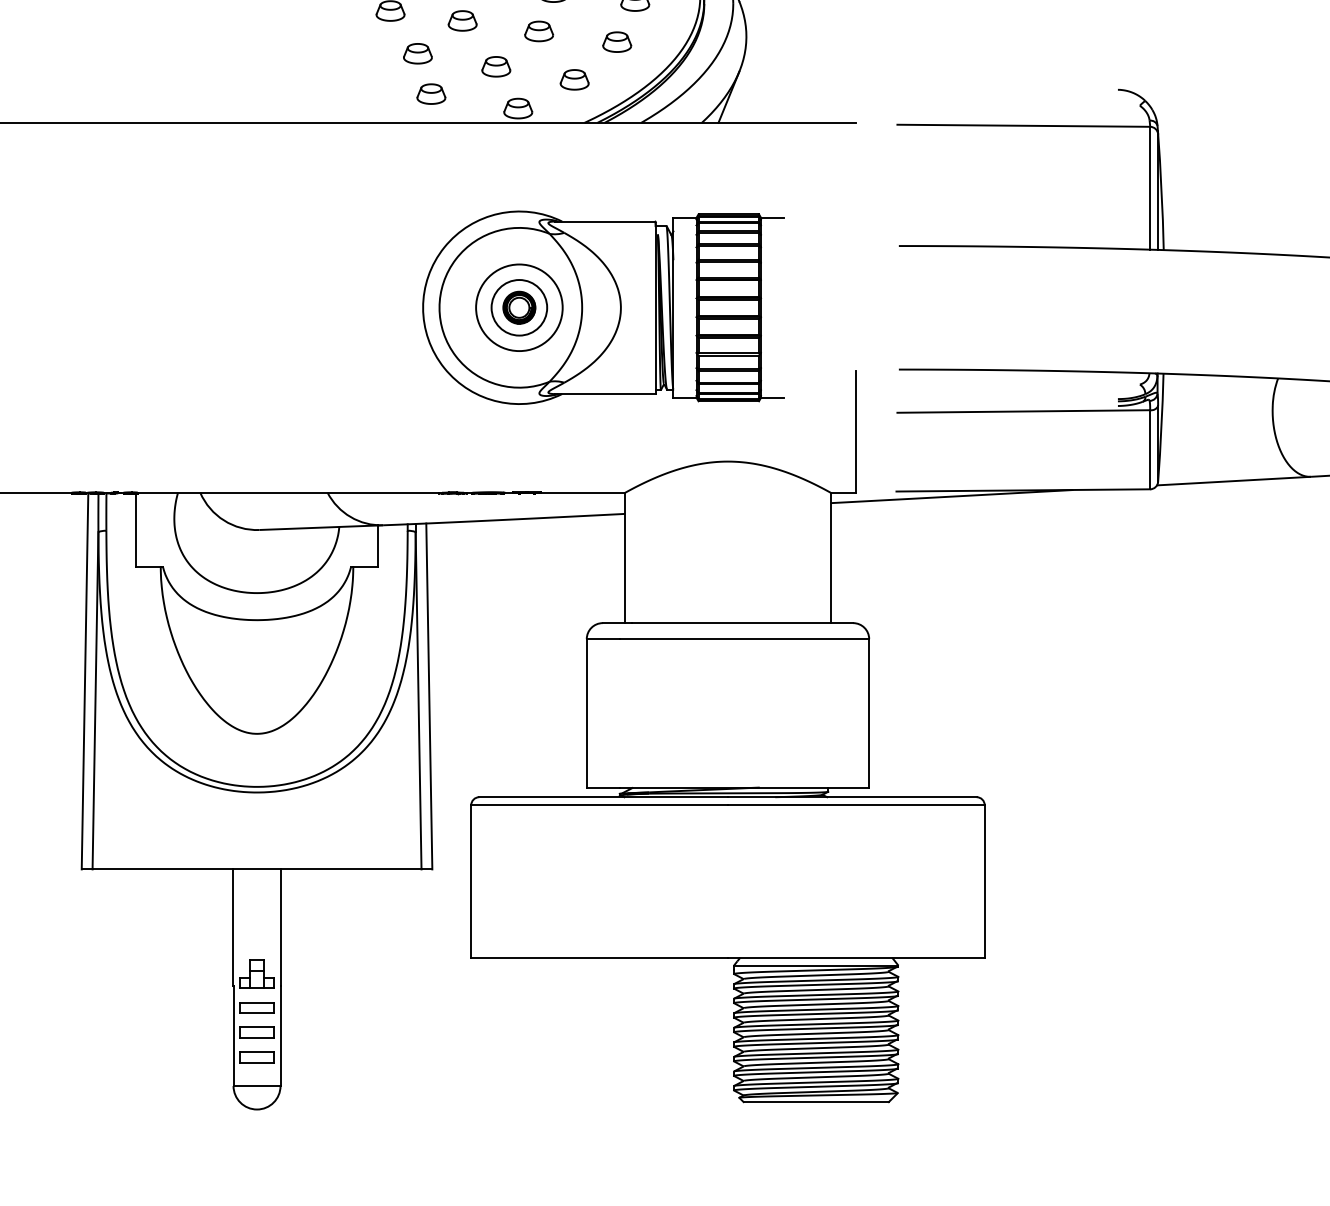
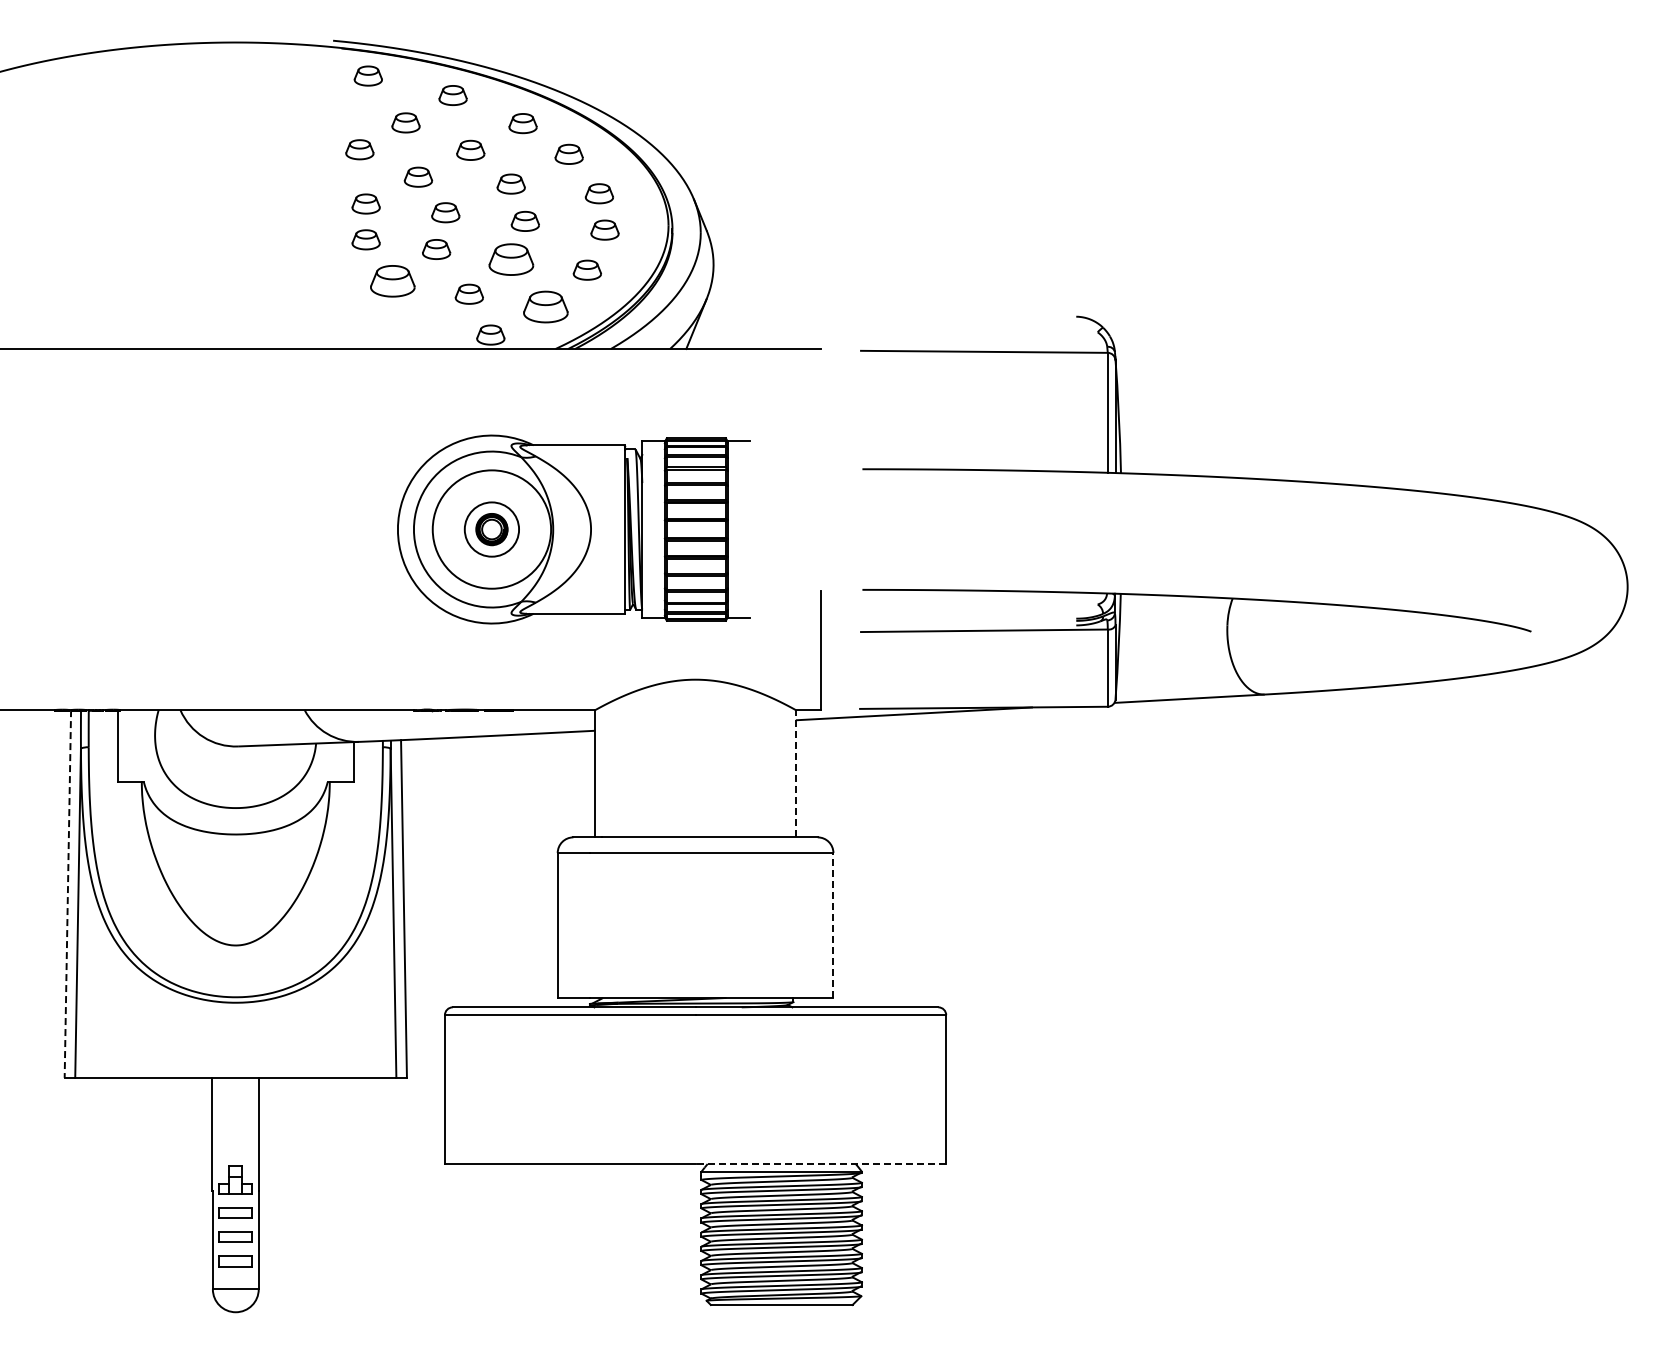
part: (538, 31) -> (510, 259), size x1.6
part: (417, 53) -> (392, 281), size x1.6
part: (574, 79) -> (545, 306), size x1.6
part: (430, 93) -> (405, 320), removed
circle: (518, 307) -> (491, 529), size x1.4
line: (830, 557) -> (795, 773), solid -> dashed
line: (84, 680) -> (67, 893), solid -> dashed
line: (869, 713) -> (833, 925), solid -> dashed
line: (855, 958) -> (820, 1164), solid -> dashed

